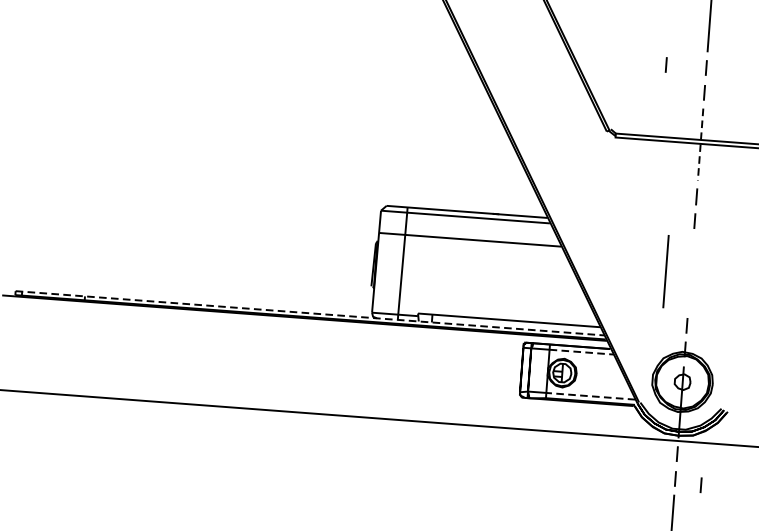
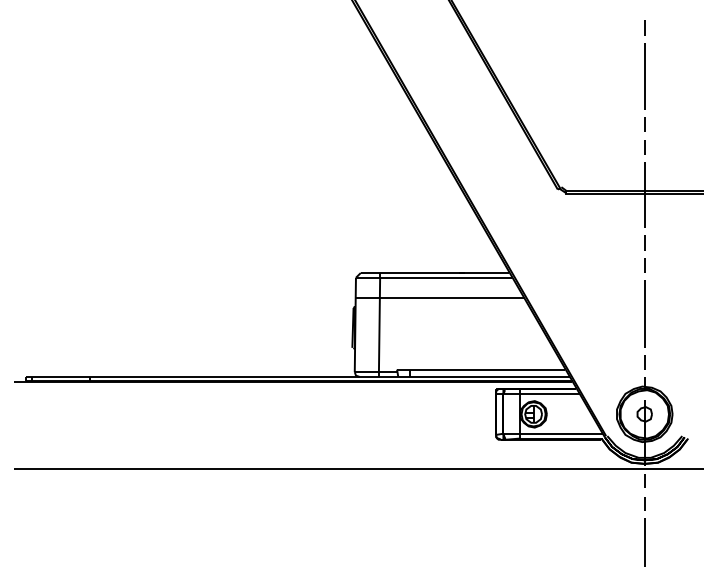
line: (665, 65) -> (607, 124), removed
line: (700, 145) -> (644, 195), dashed -> solid
line: (665, 270) -> (644, 313), moved
line: (309, 312) -> (297, 376), dashed -> solid
line: (581, 351) -> (549, 393), dashed -> solid
line: (589, 395) -> (560, 433), dashed -> solid
line: (700, 484) -> (668, 507), removed

